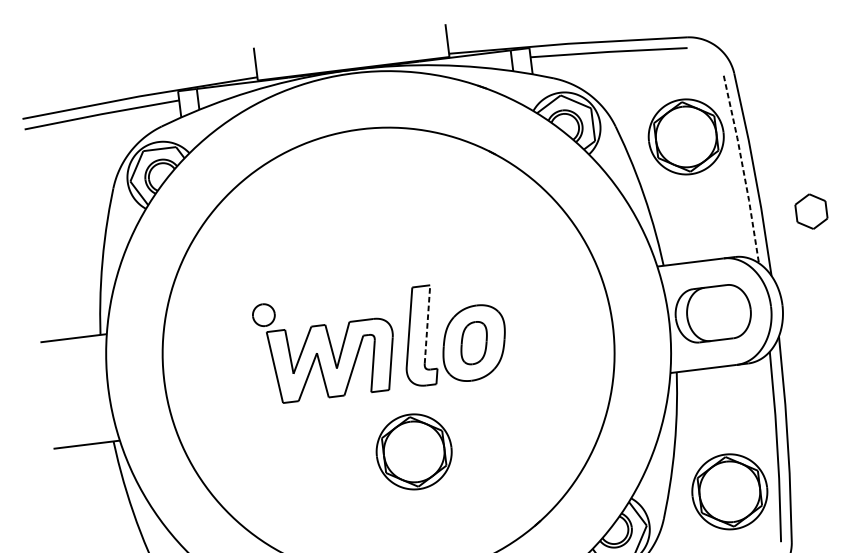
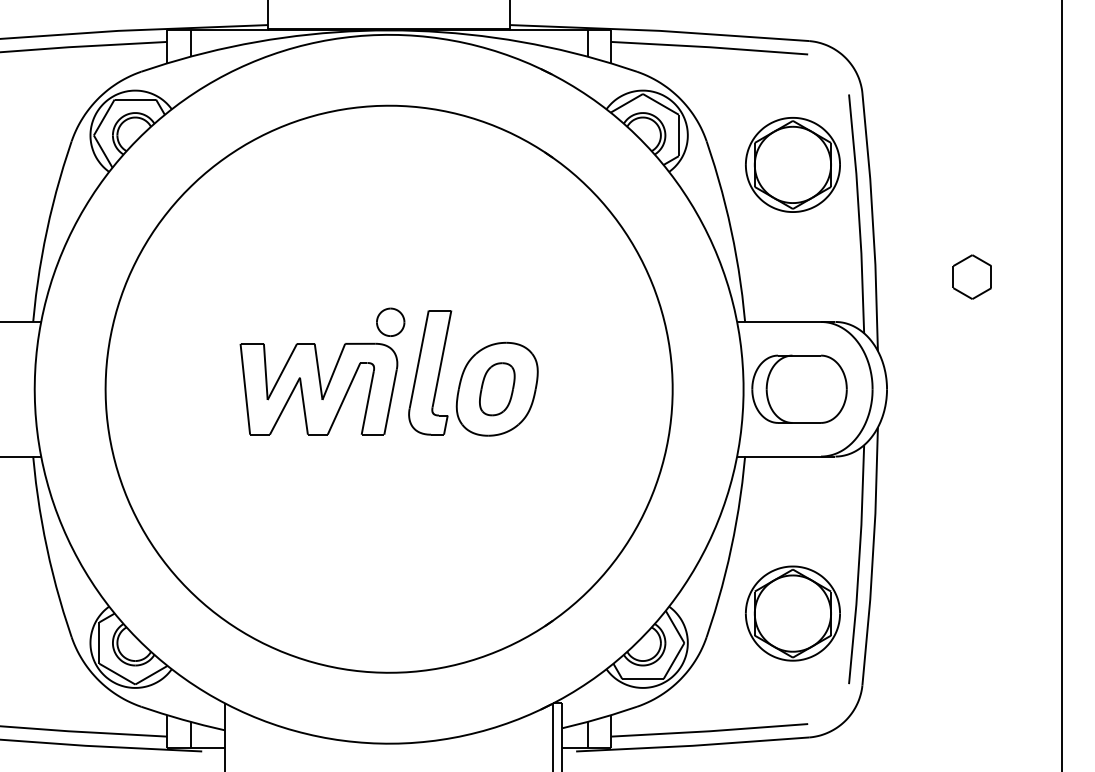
line: (742, 168) -> (858, 213), dashed -> solid
part: (810, 211) -> (971, 276), moved
part: (263, 314) -> (390, 321), moved
line: (427, 324) -> (442, 358), dashed -> solid
part: (413, 451) -> (405, 515), removed

